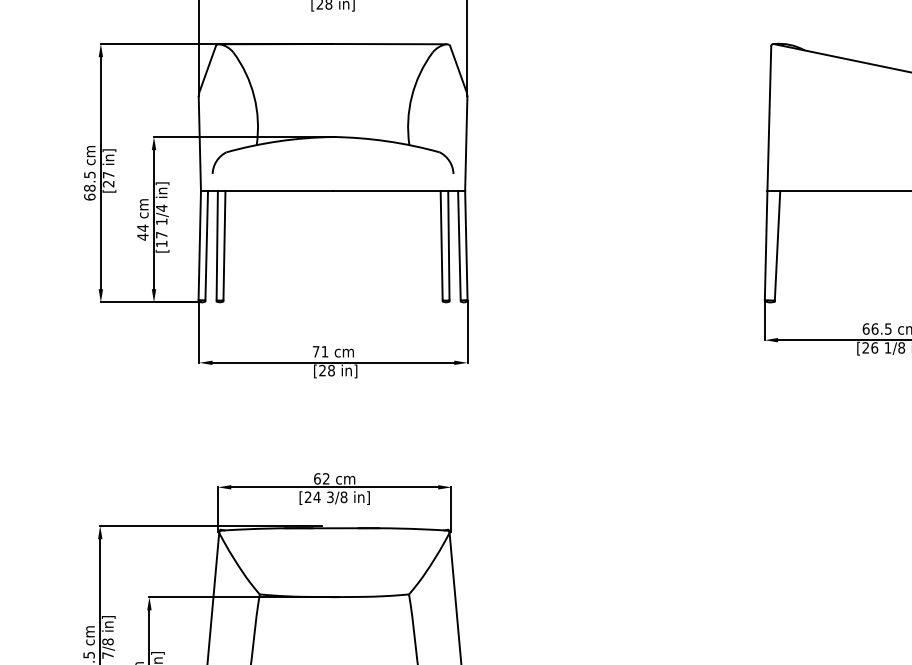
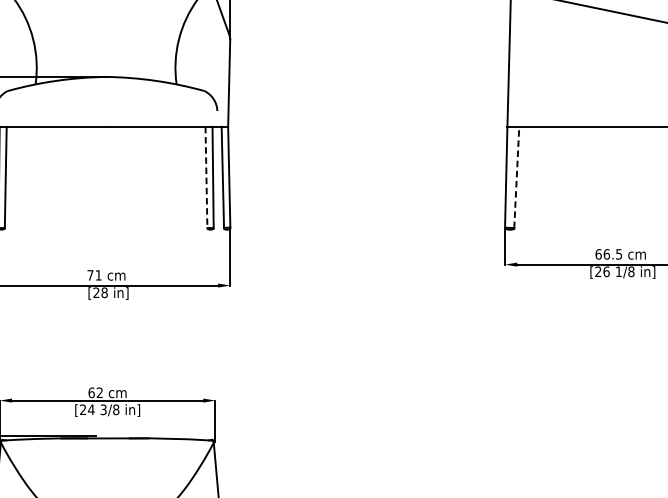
line: (441, 245) -> (206, 177), solid -> dashed
line: (777, 245) -> (516, 177), solid -> dashed

